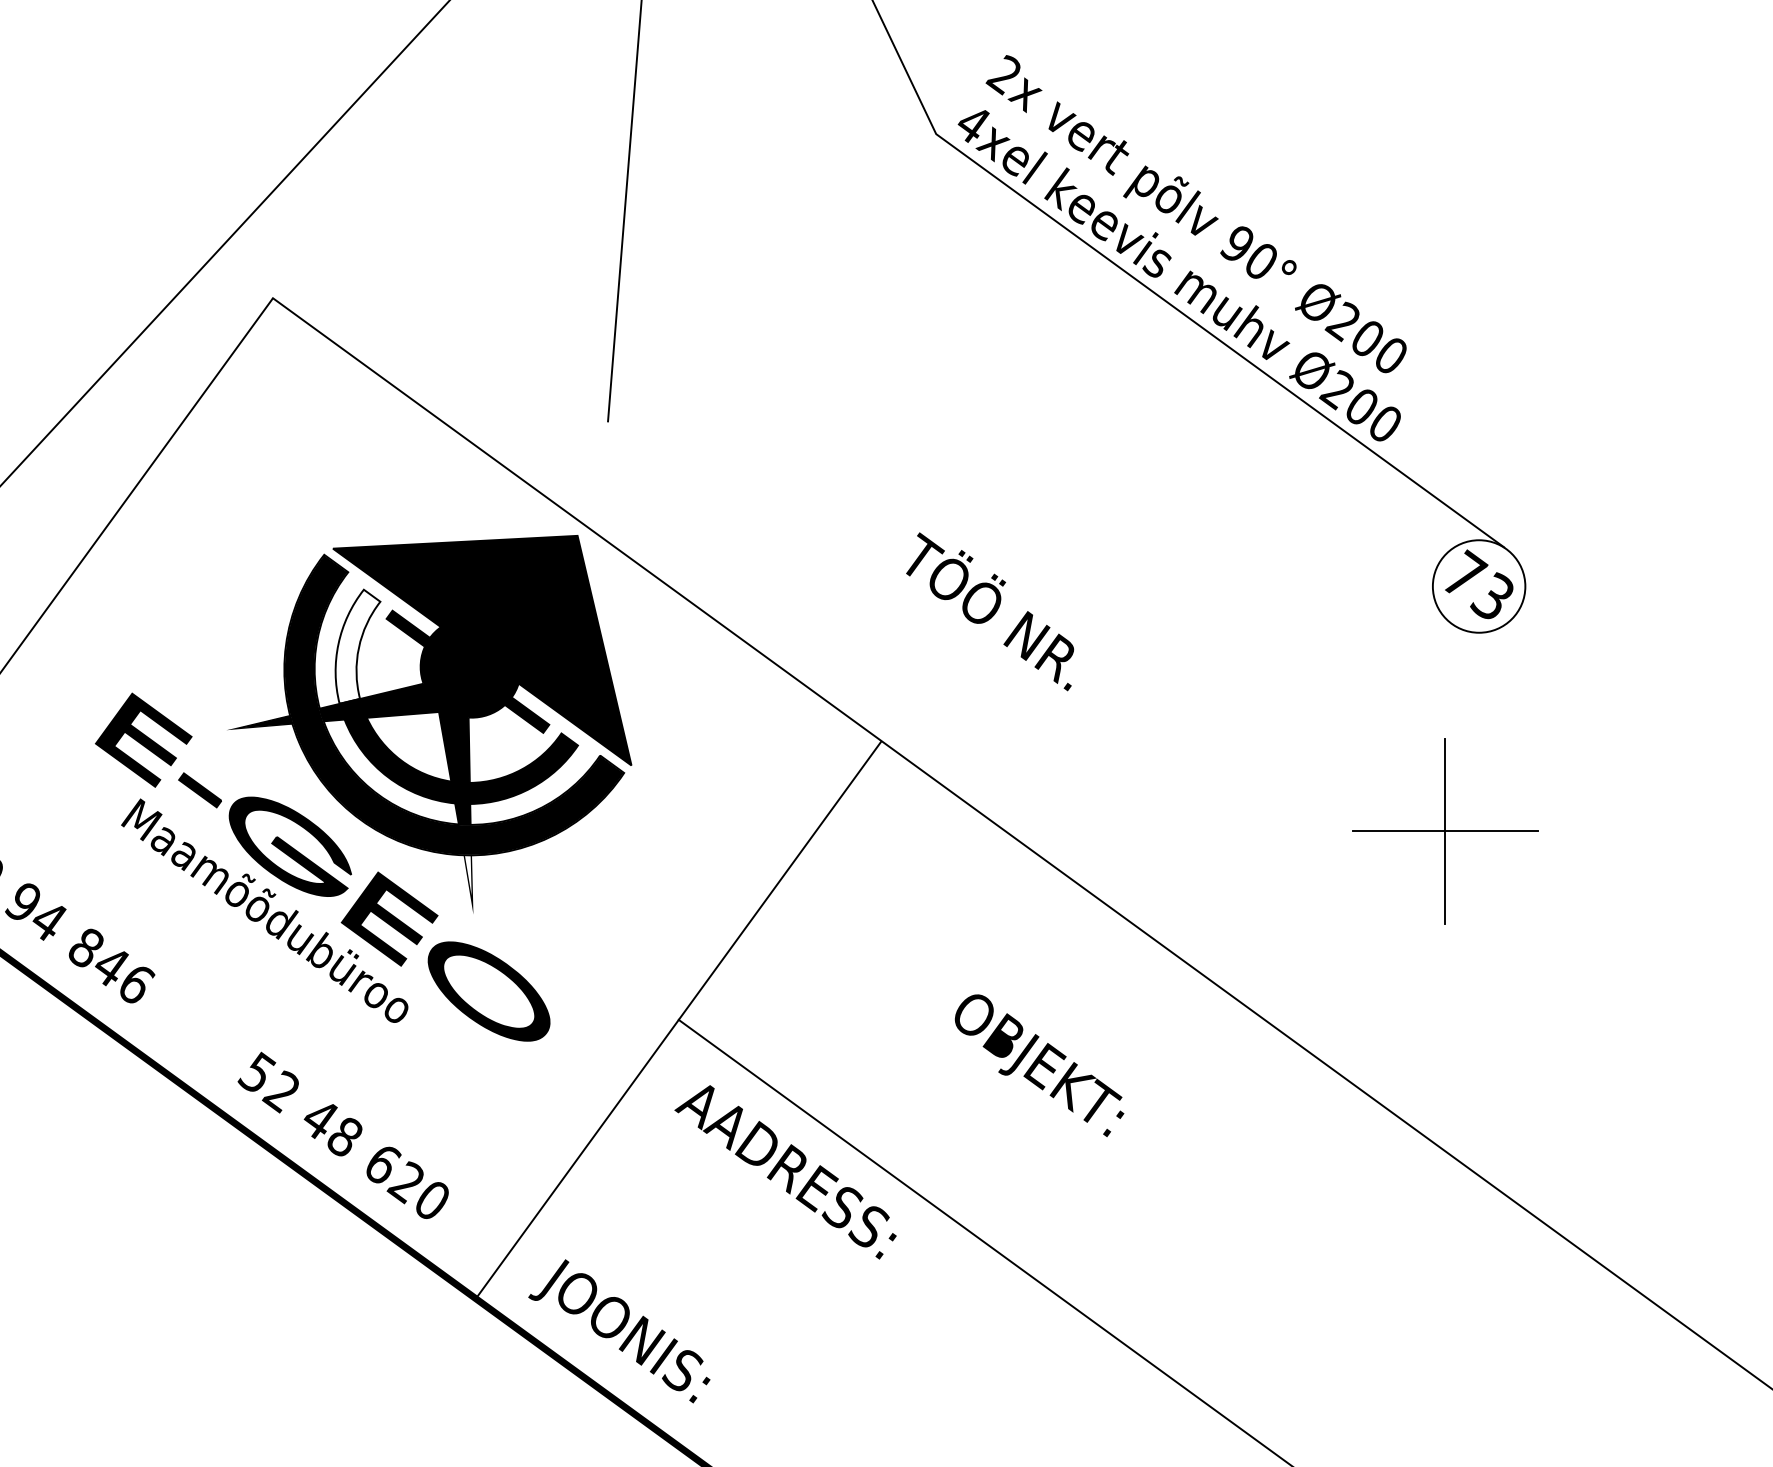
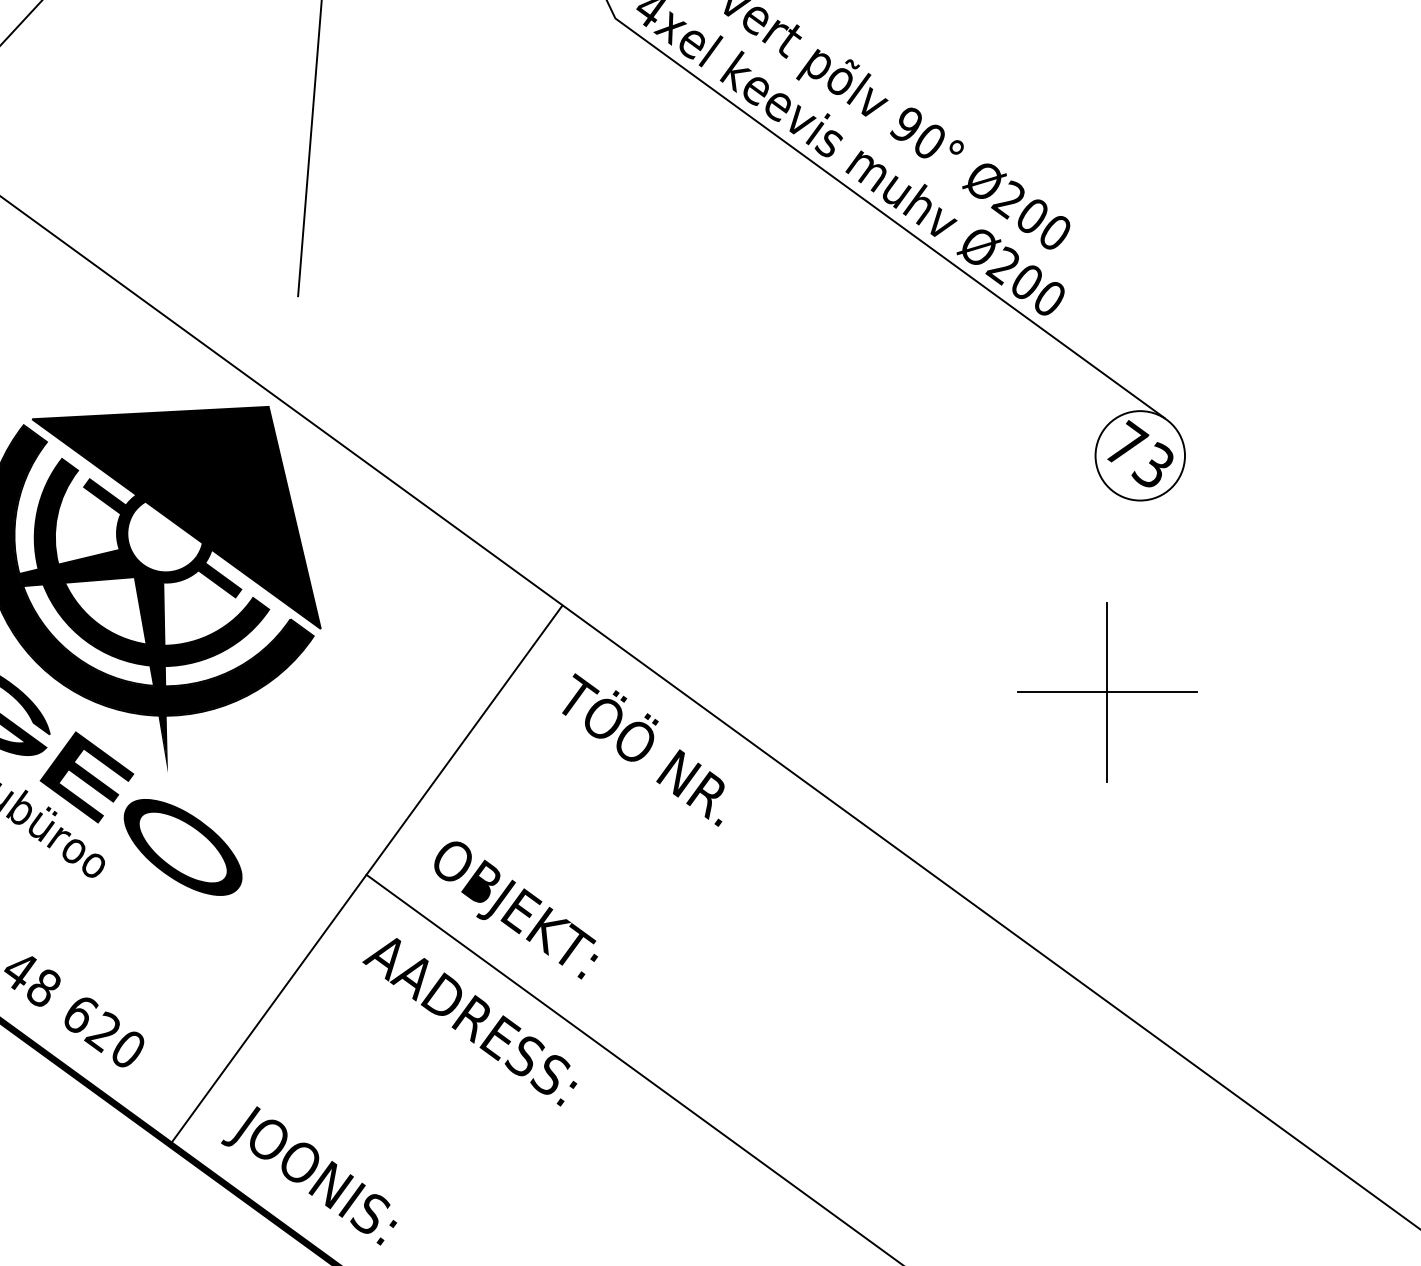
text: (990, 611) -> (643, 749), moved
fill: (357, 646) -> (55, 513), added
fill: (468, 877) -> (163, 737), added
text: (1039, 1065) -> (516, 910), moved

